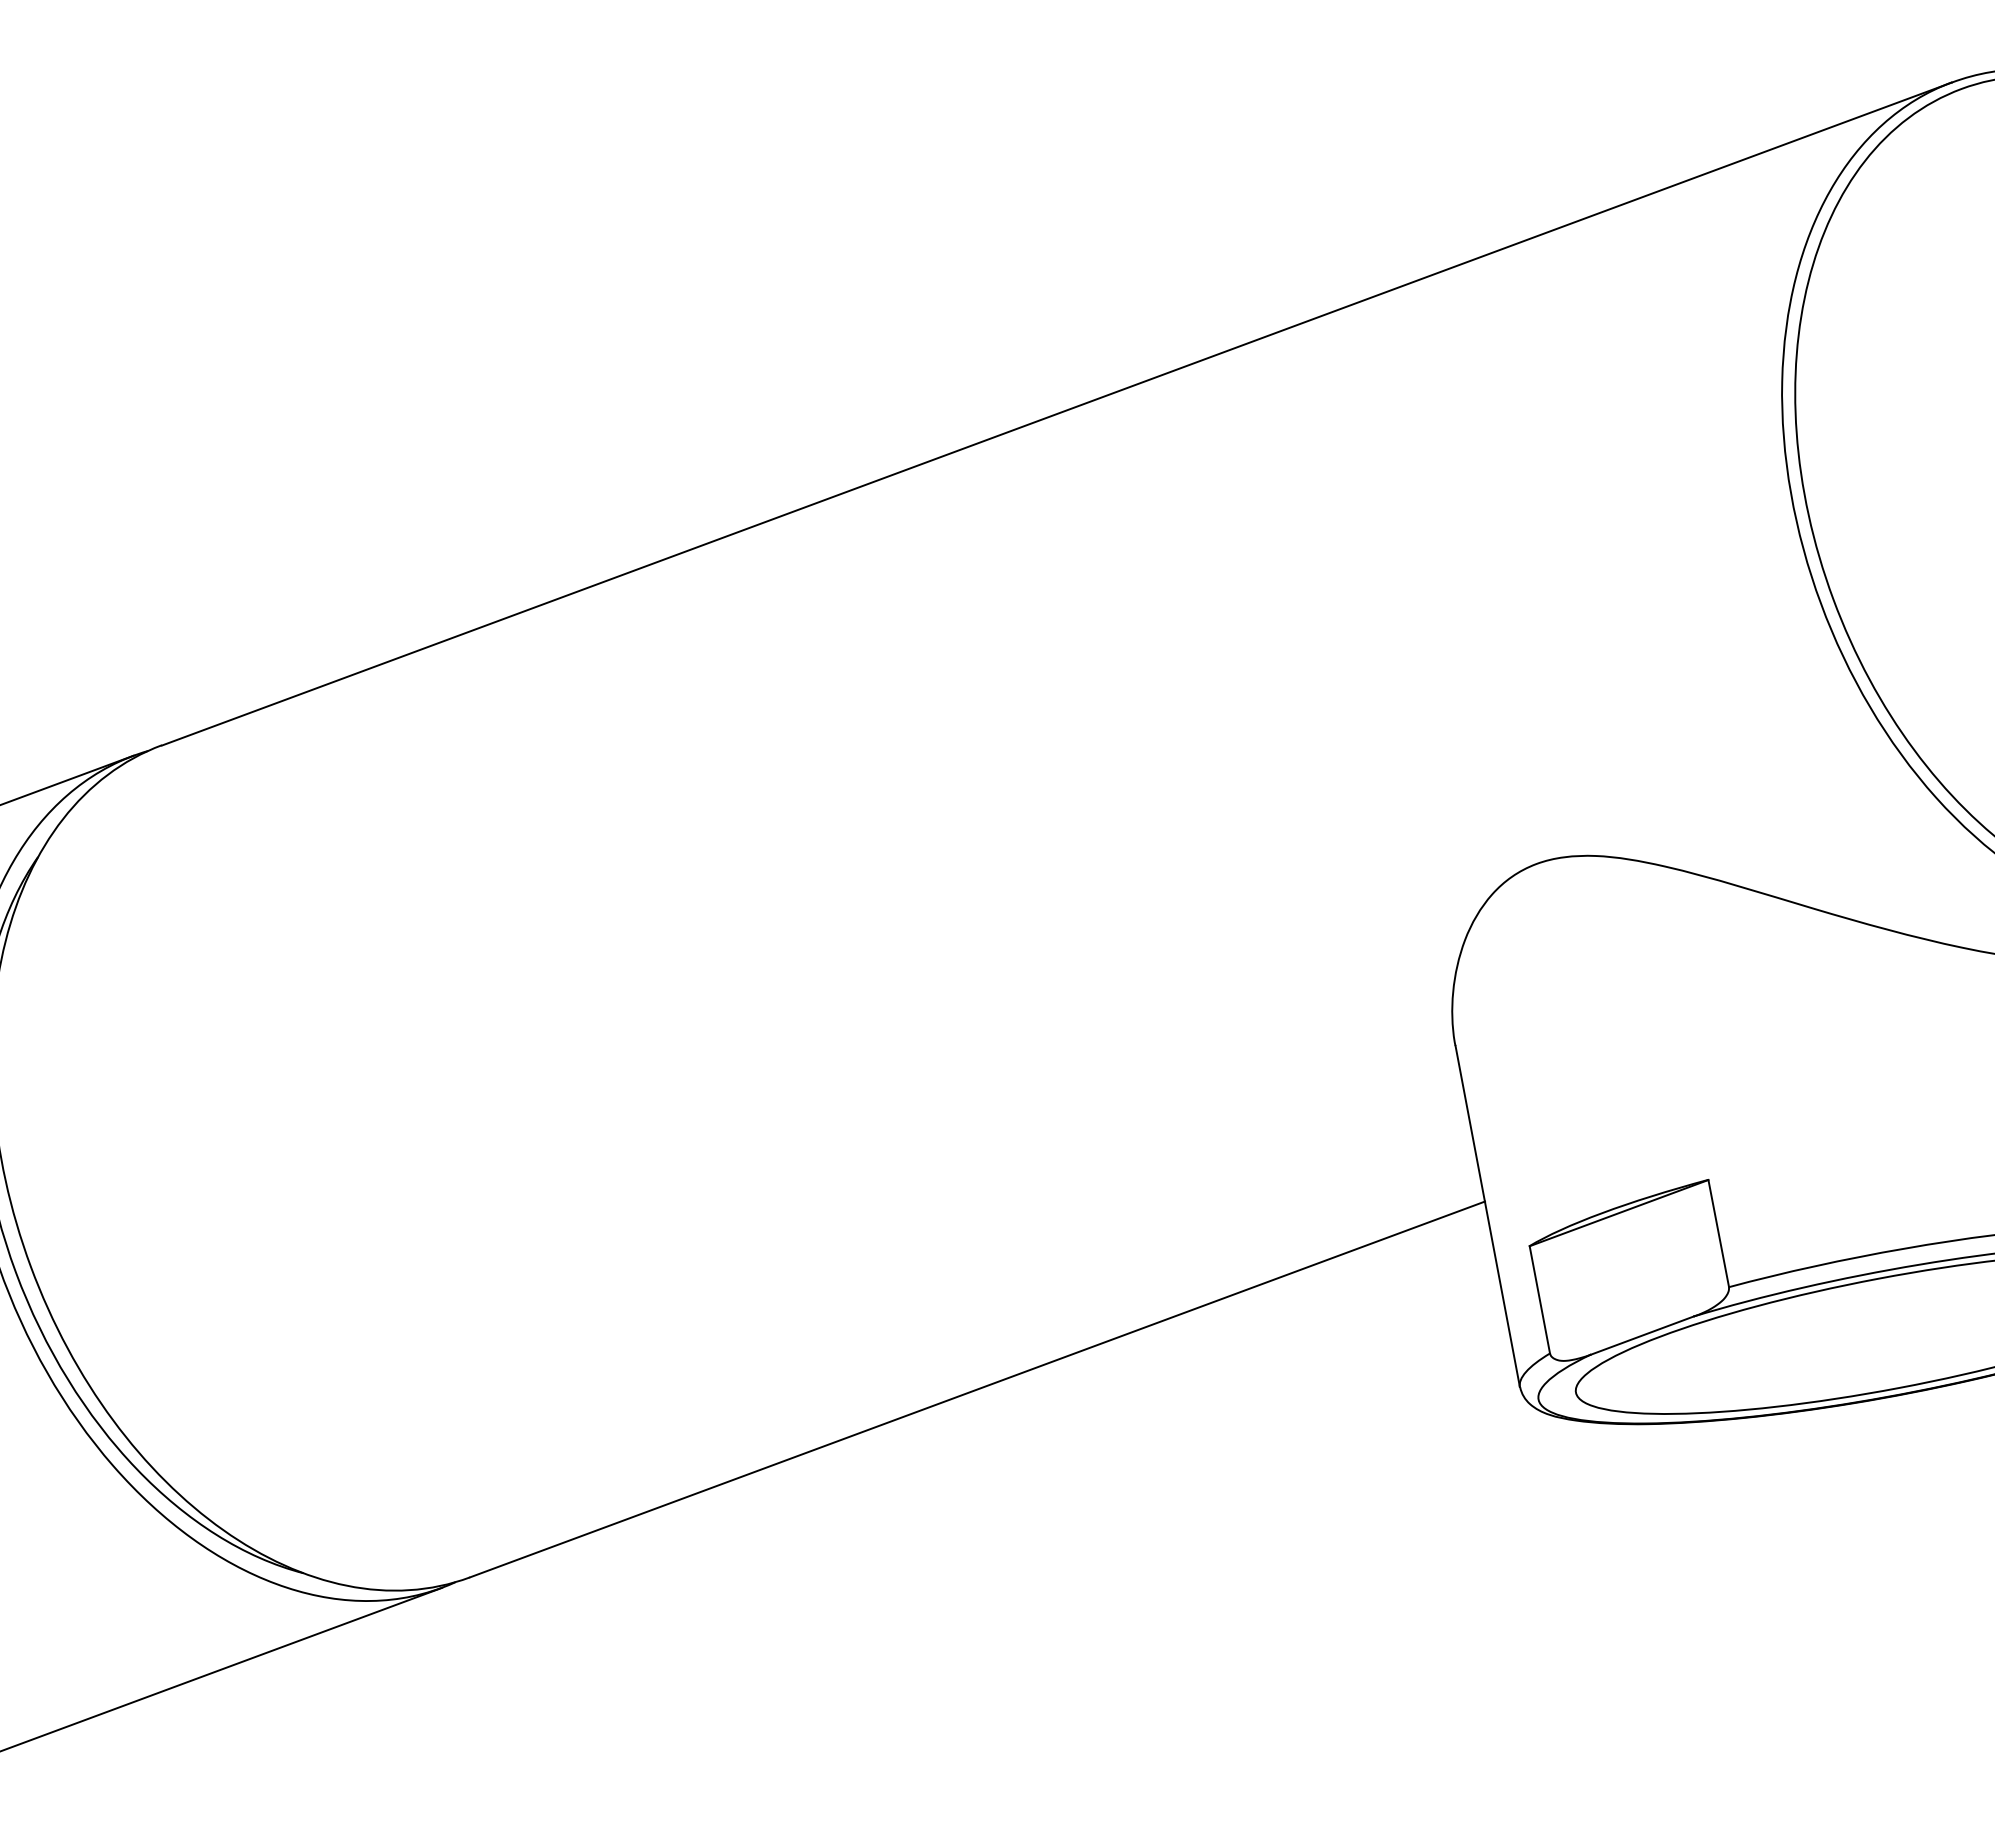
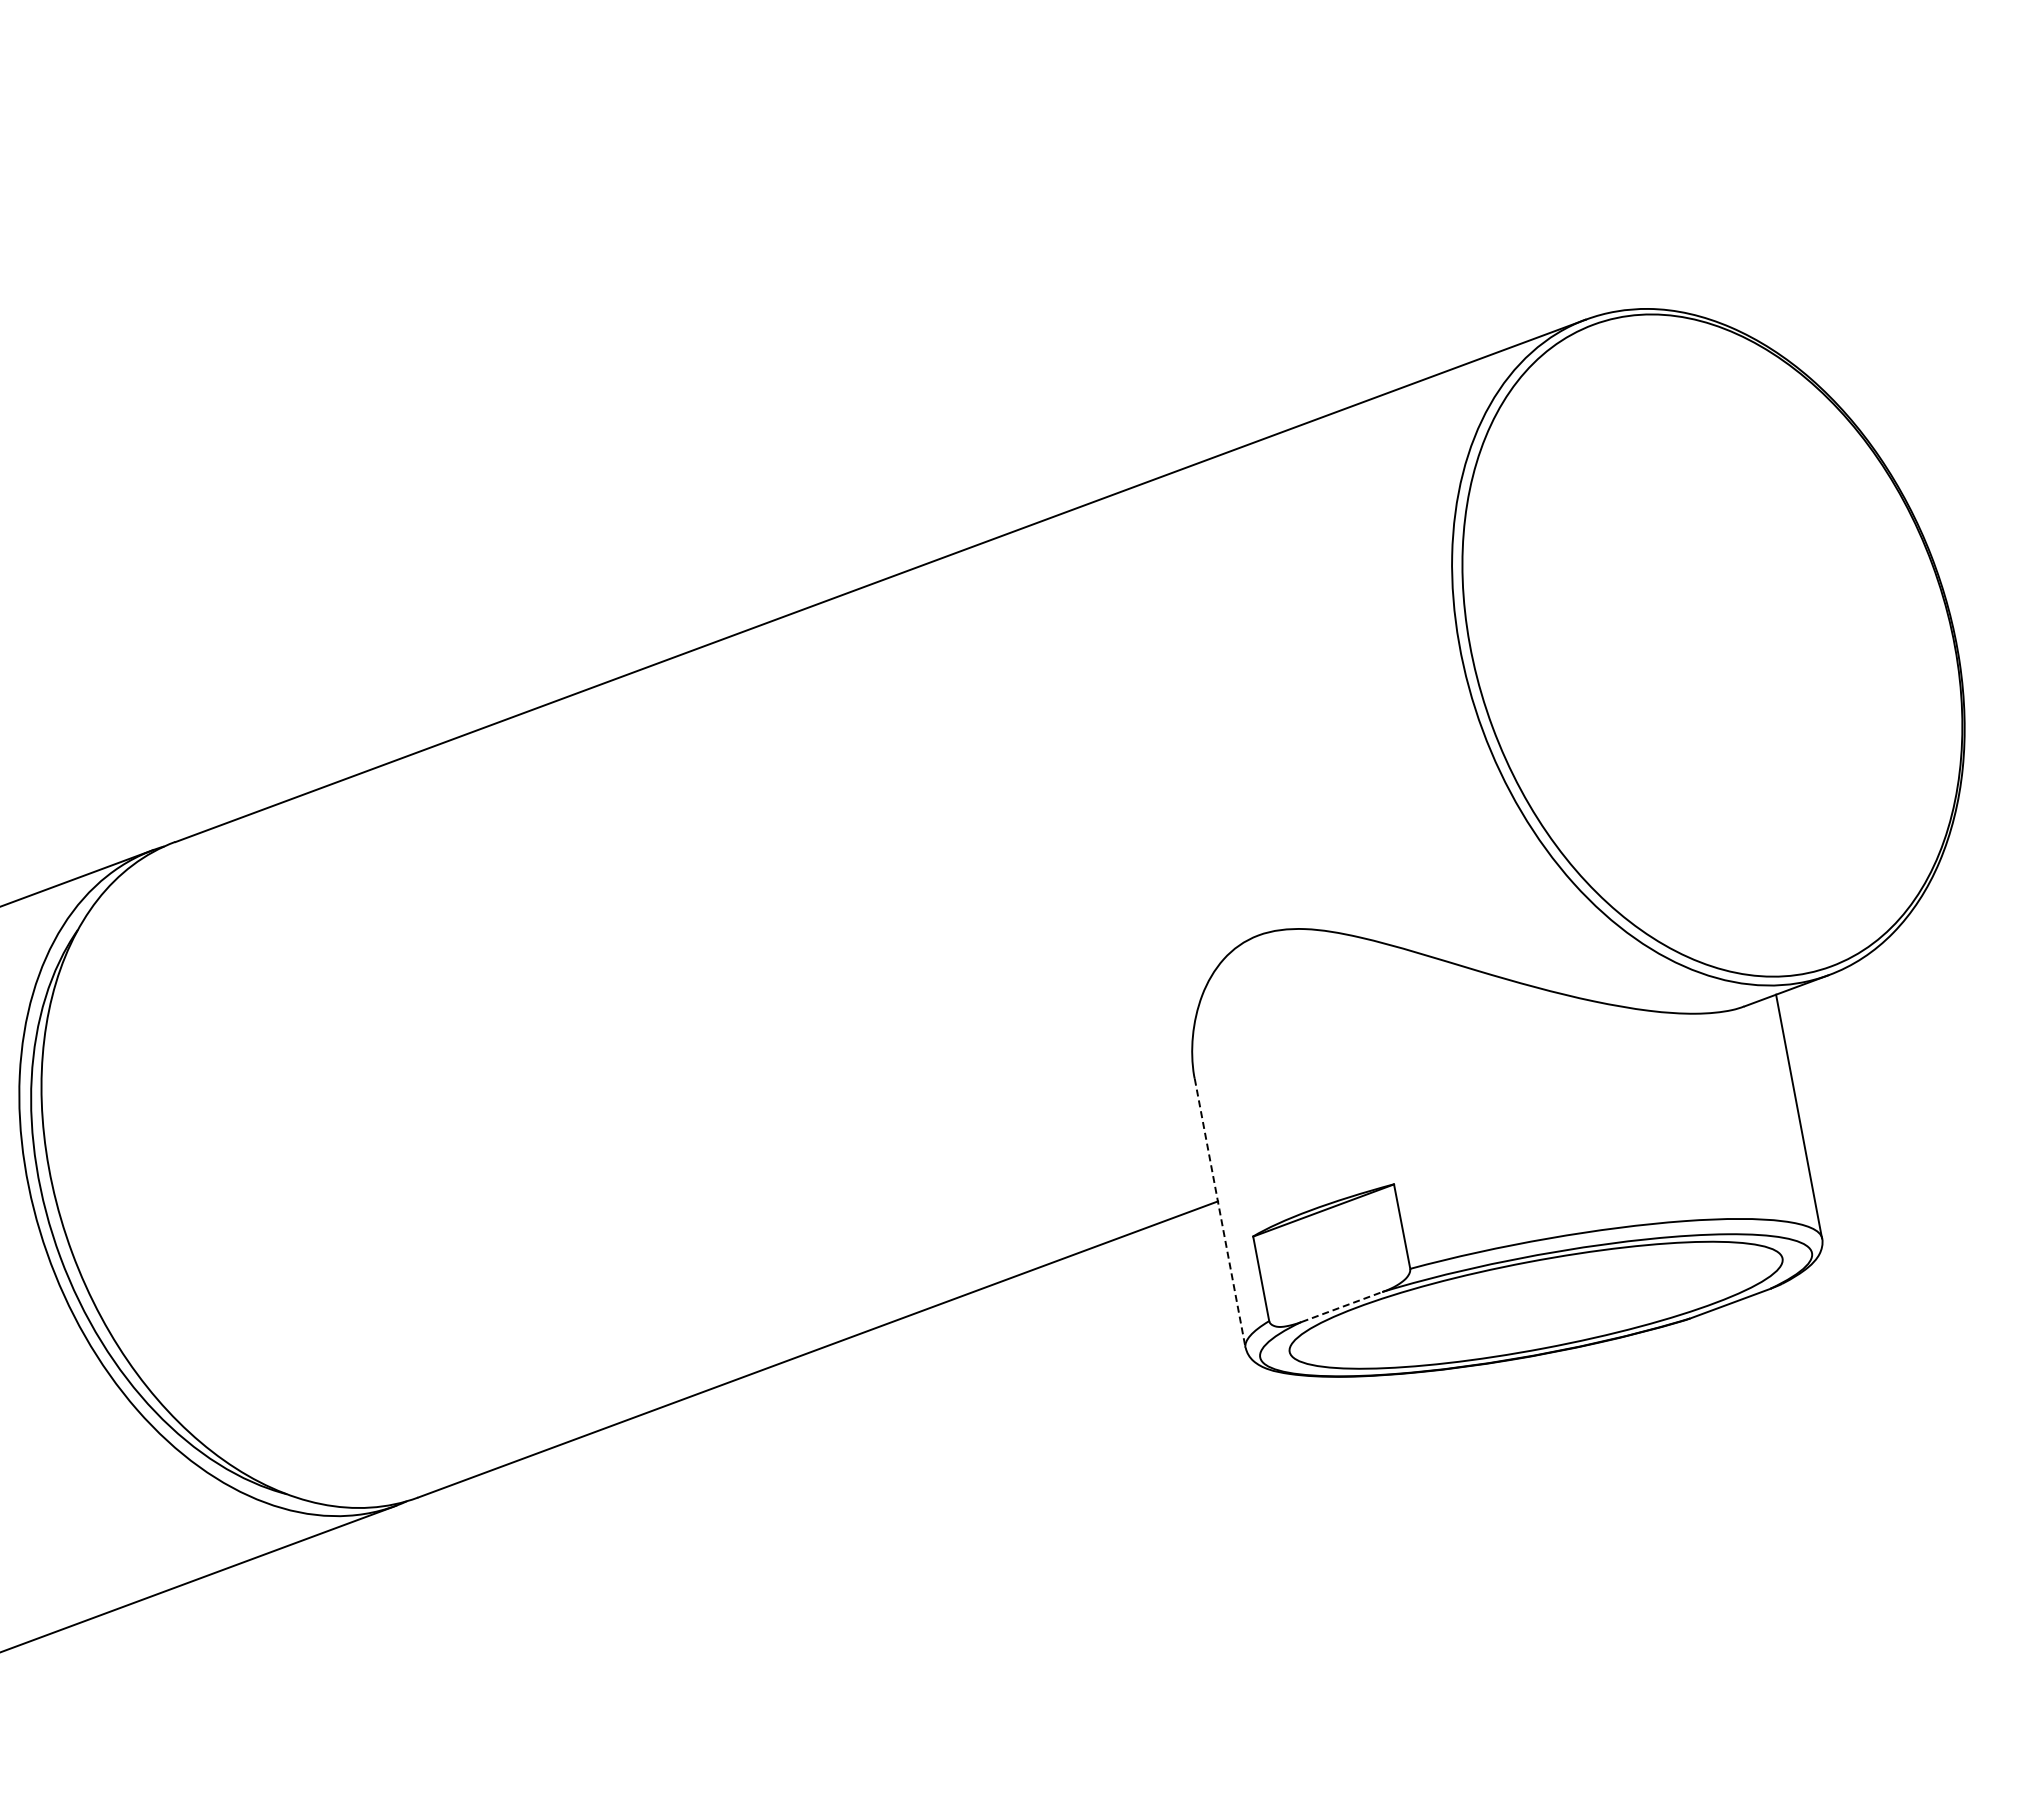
line: (1488, 1216) -> (1220, 1213), solid -> dashed
line: (1643, 1334) -> (1342, 1306), solid -> dashed

